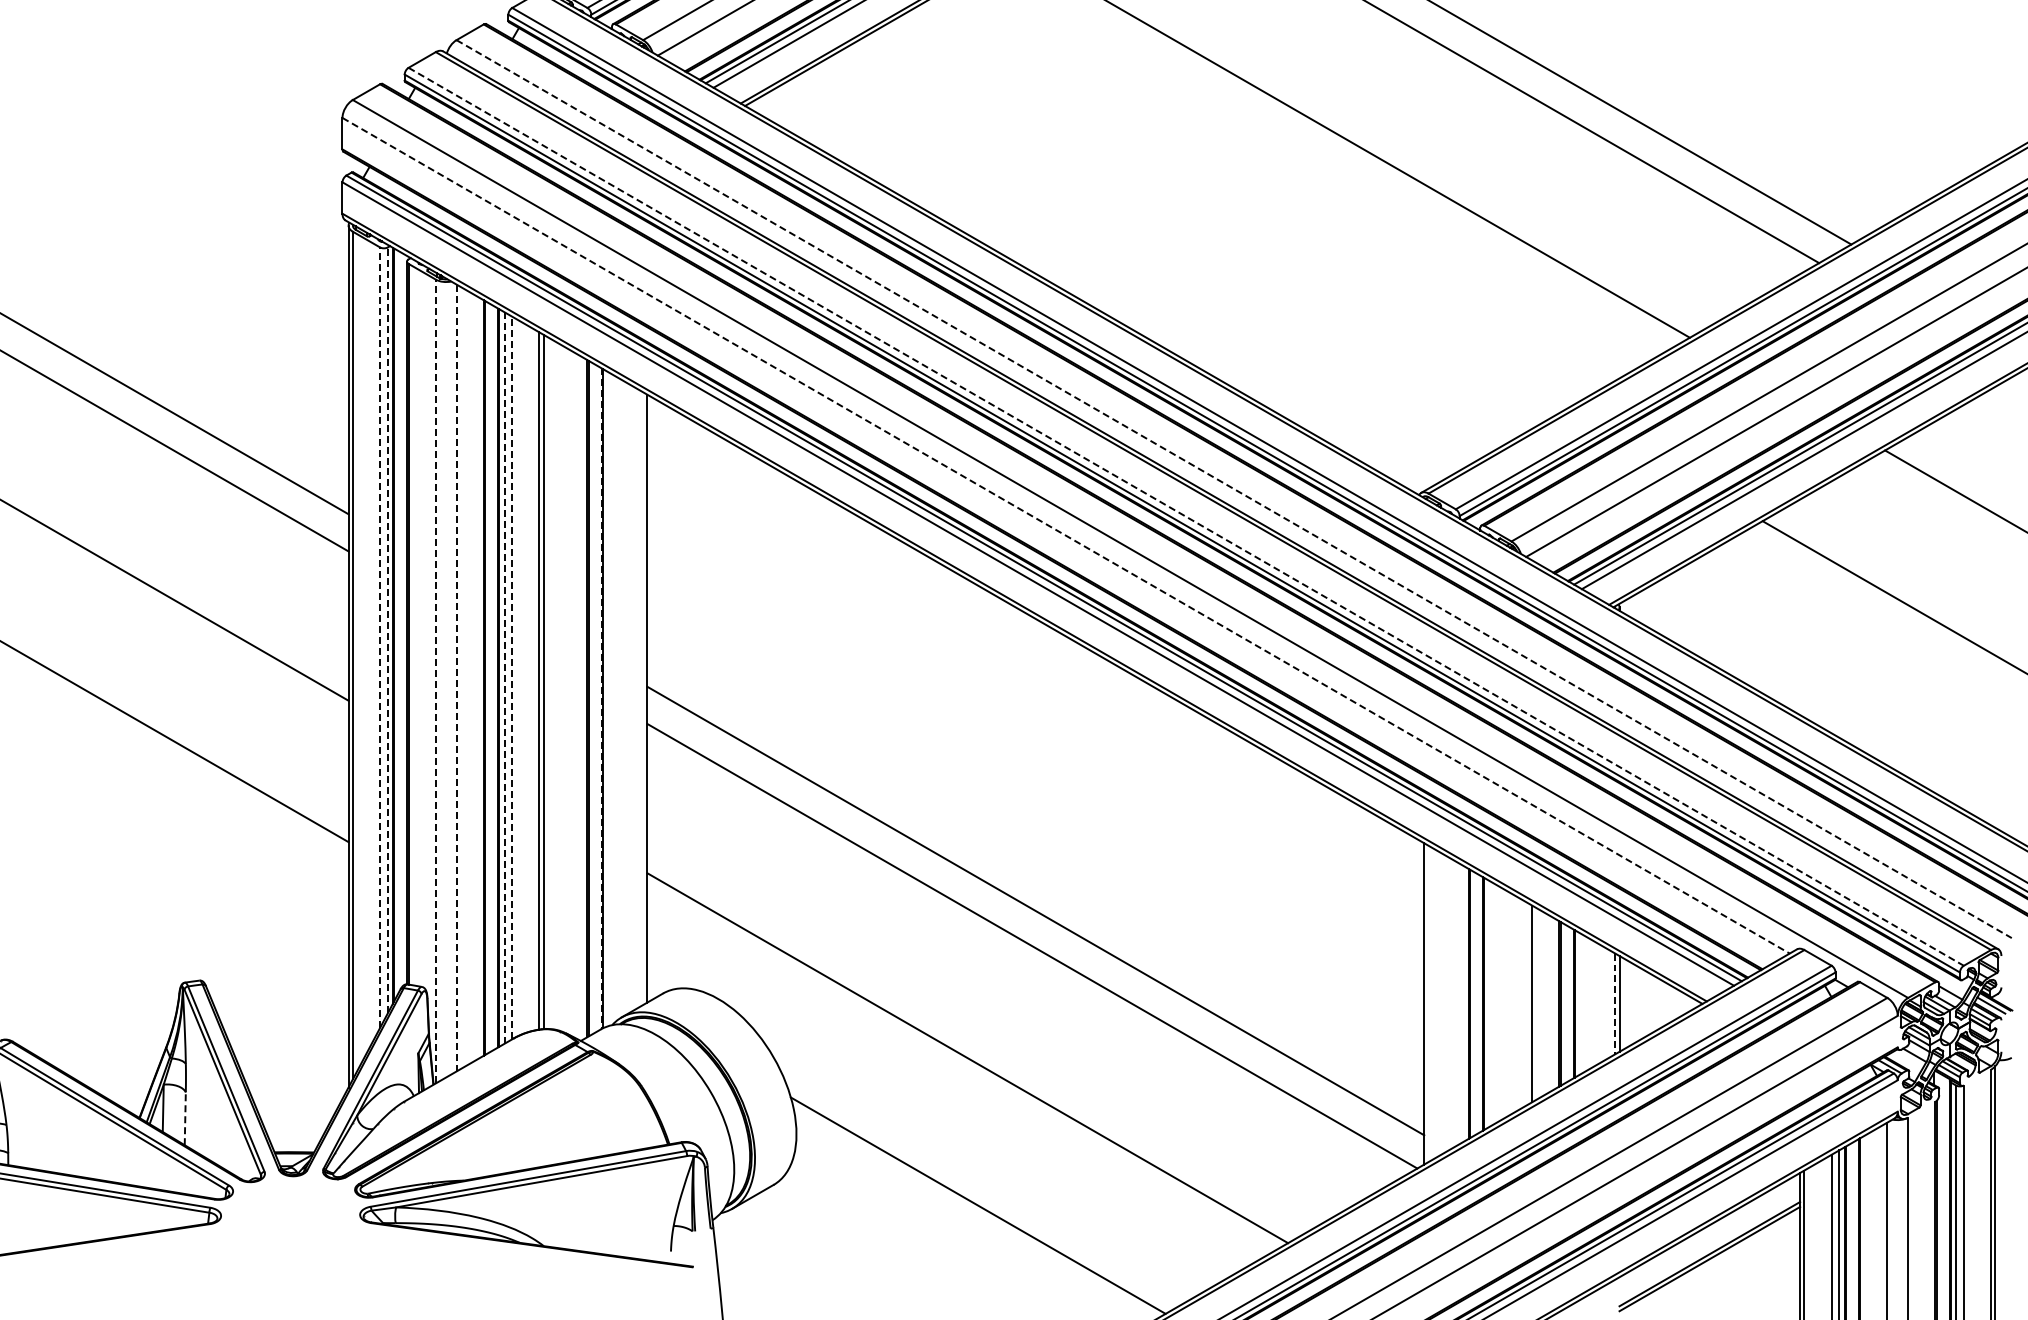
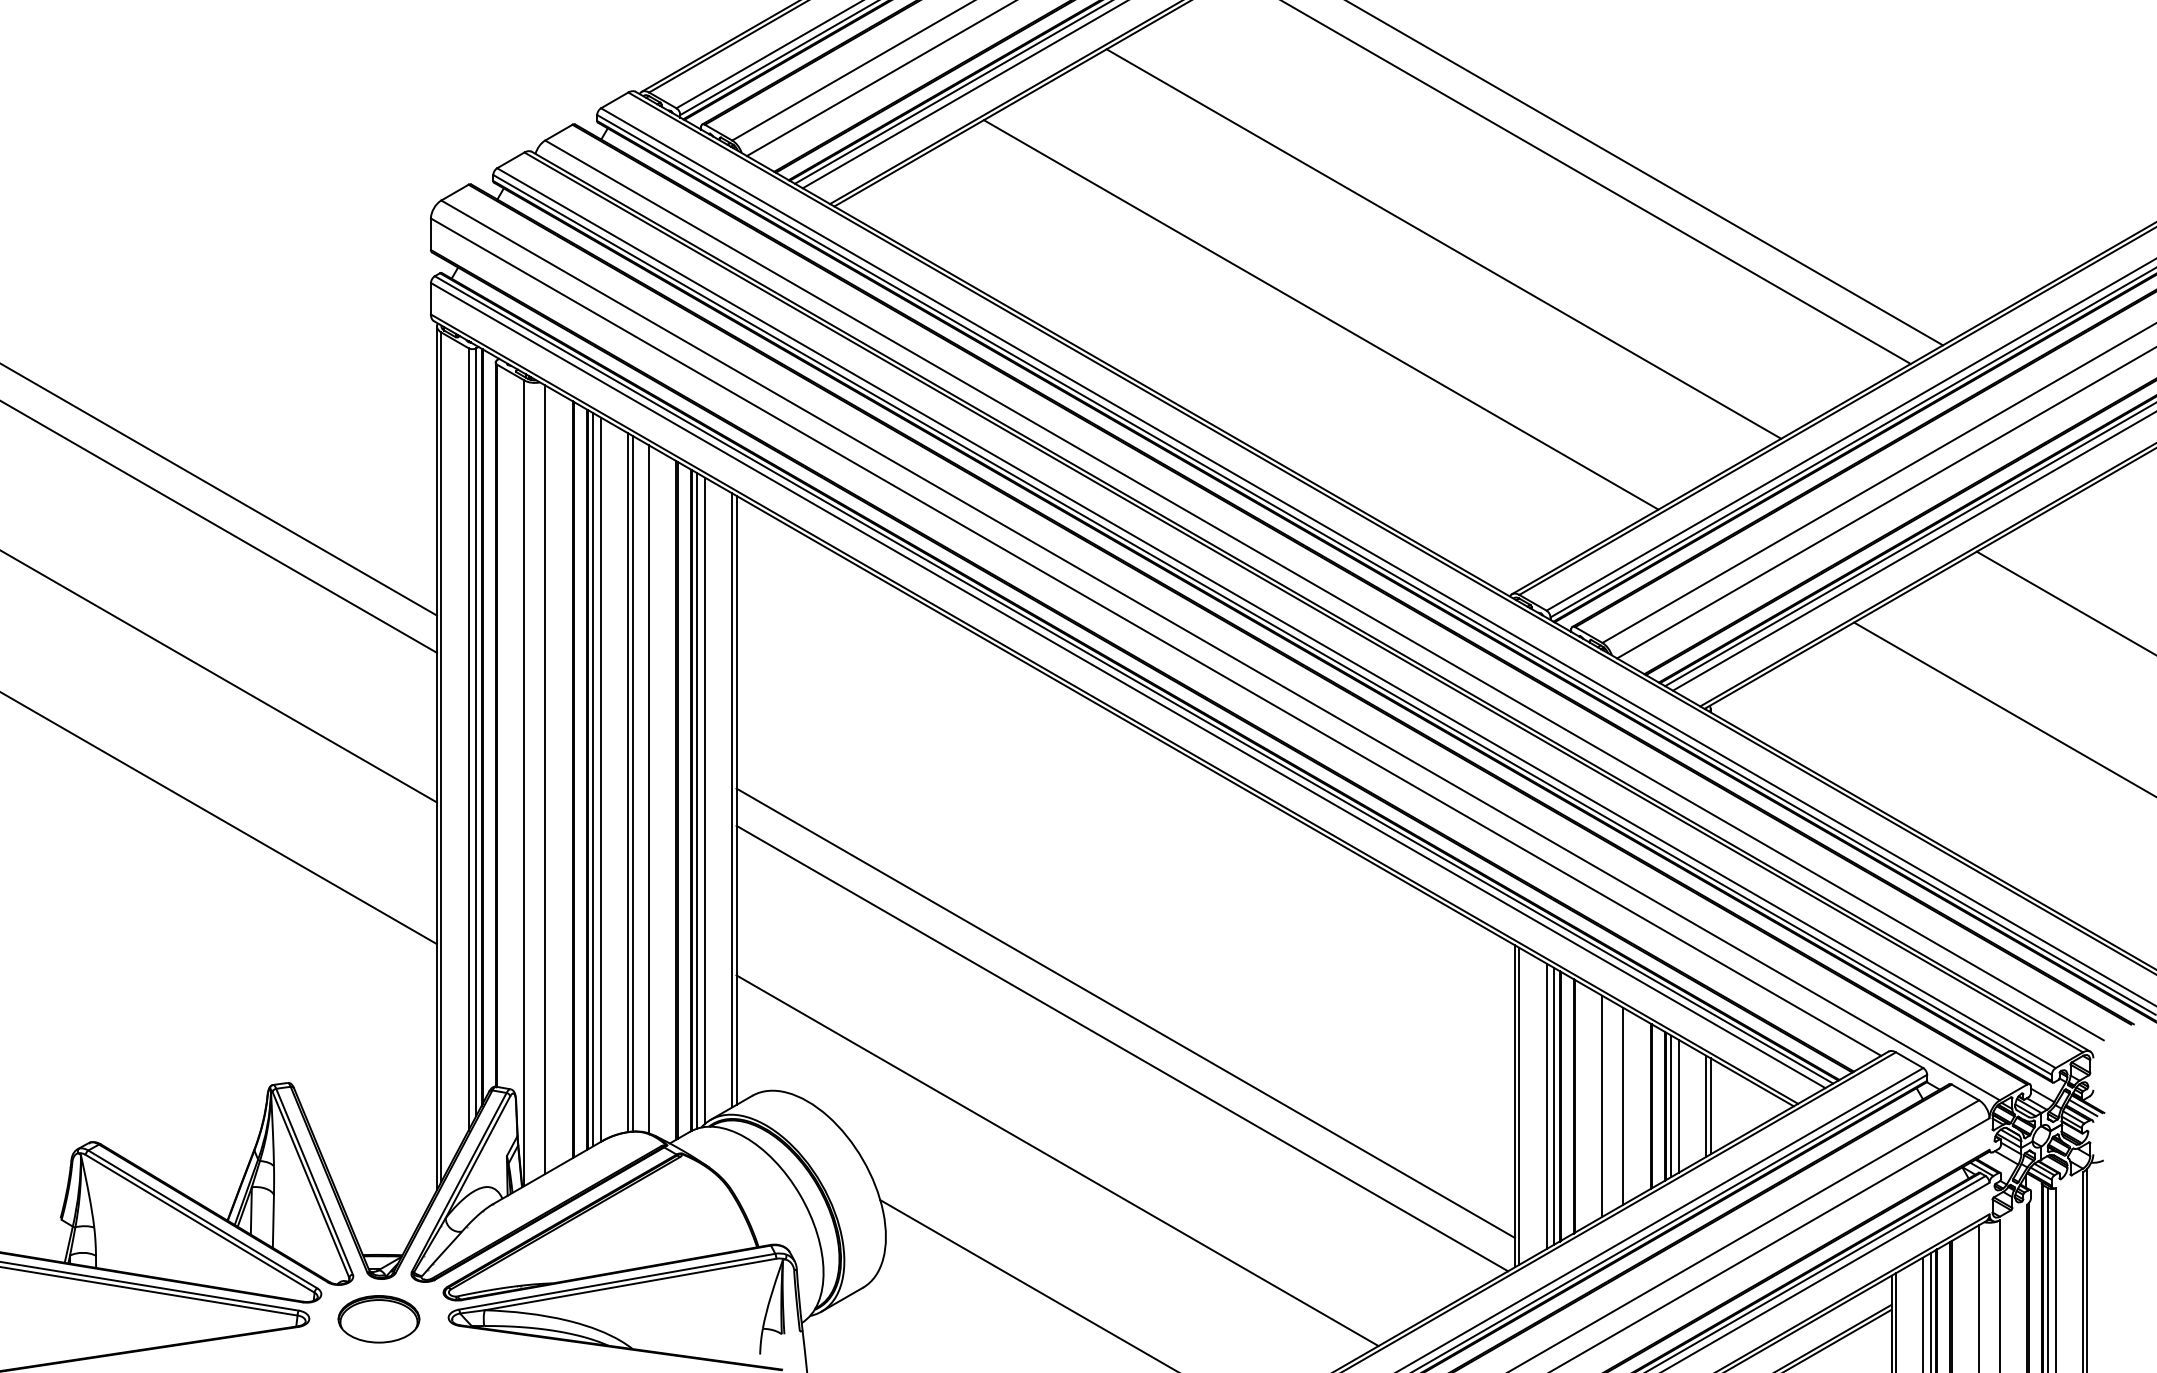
line: (1230, 213) -> (1320, 314), added
line: (1234, 489) -> (1324, 590), dashed -> solid
line: (1186, 517) -> (1276, 618), dashed -> solid
line: (1066, 536) -> (1156, 637), dashed -> solid
line: (387, 630) -> (476, 732), dashed -> solid
line: (379, 636) -> (468, 738), dashed -> solid
line: (456, 677) -> (545, 779), dashed -> solid
line: (504, 677) -> (593, 779), dashed -> solid
line: (512, 677) -> (601, 779), dashed -> solid
line: (435, 681) -> (524, 783), dashed -> solid
line: (560, 687) -> (649, 789), added
line: (601, 698) -> (690, 800), dashed -> solid
line: (608, 698) -> (697, 800), added
line: (615, 698) -> (704, 800), added
line: (643, 698) -> (732, 800), added
line: (1428, 1003) -> (1519, 1105), added
line: (1511, 1003) -> (1602, 1105), added
line: (1455, 1004) -> (1546, 1106), added
line: (1463, 1004) -> (1554, 1106), added
line: (1580, 1004) -> (1671, 1106), added
line: (1588, 1004) -> (1679, 1106), added
line: (1615, 1004) -> (1706, 1106), dashed -> solid
line: (185, 1117) -> (273, 1220), dashed -> solid
part: (290, 1216) -> (378, 1319), added

